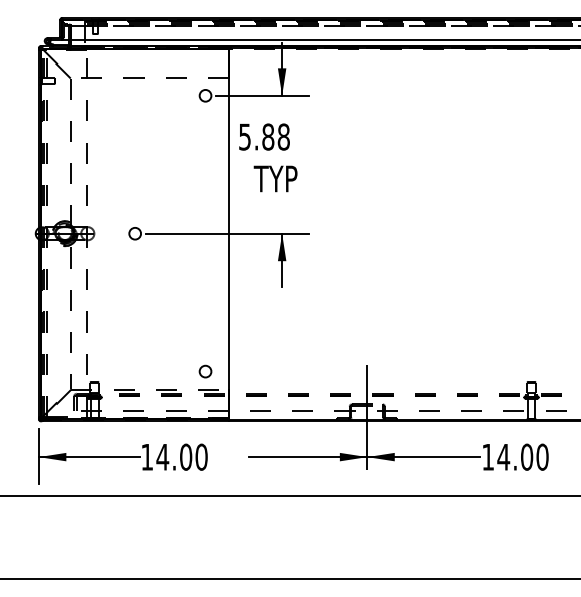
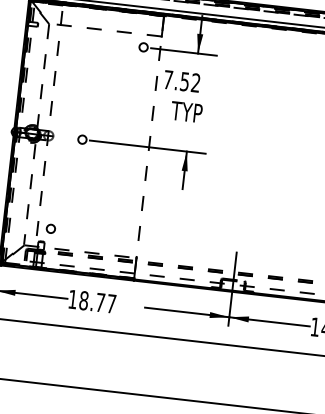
text: (264, 136) -> (182, 81), 5.88 -> 7.52
line: (229, 233) -> (149, 147), solid -> dashed
circle: (205, 371) -> (50, 228), moved
text: (181, 456) -> (97, 301), 14.00 -> 18.77

